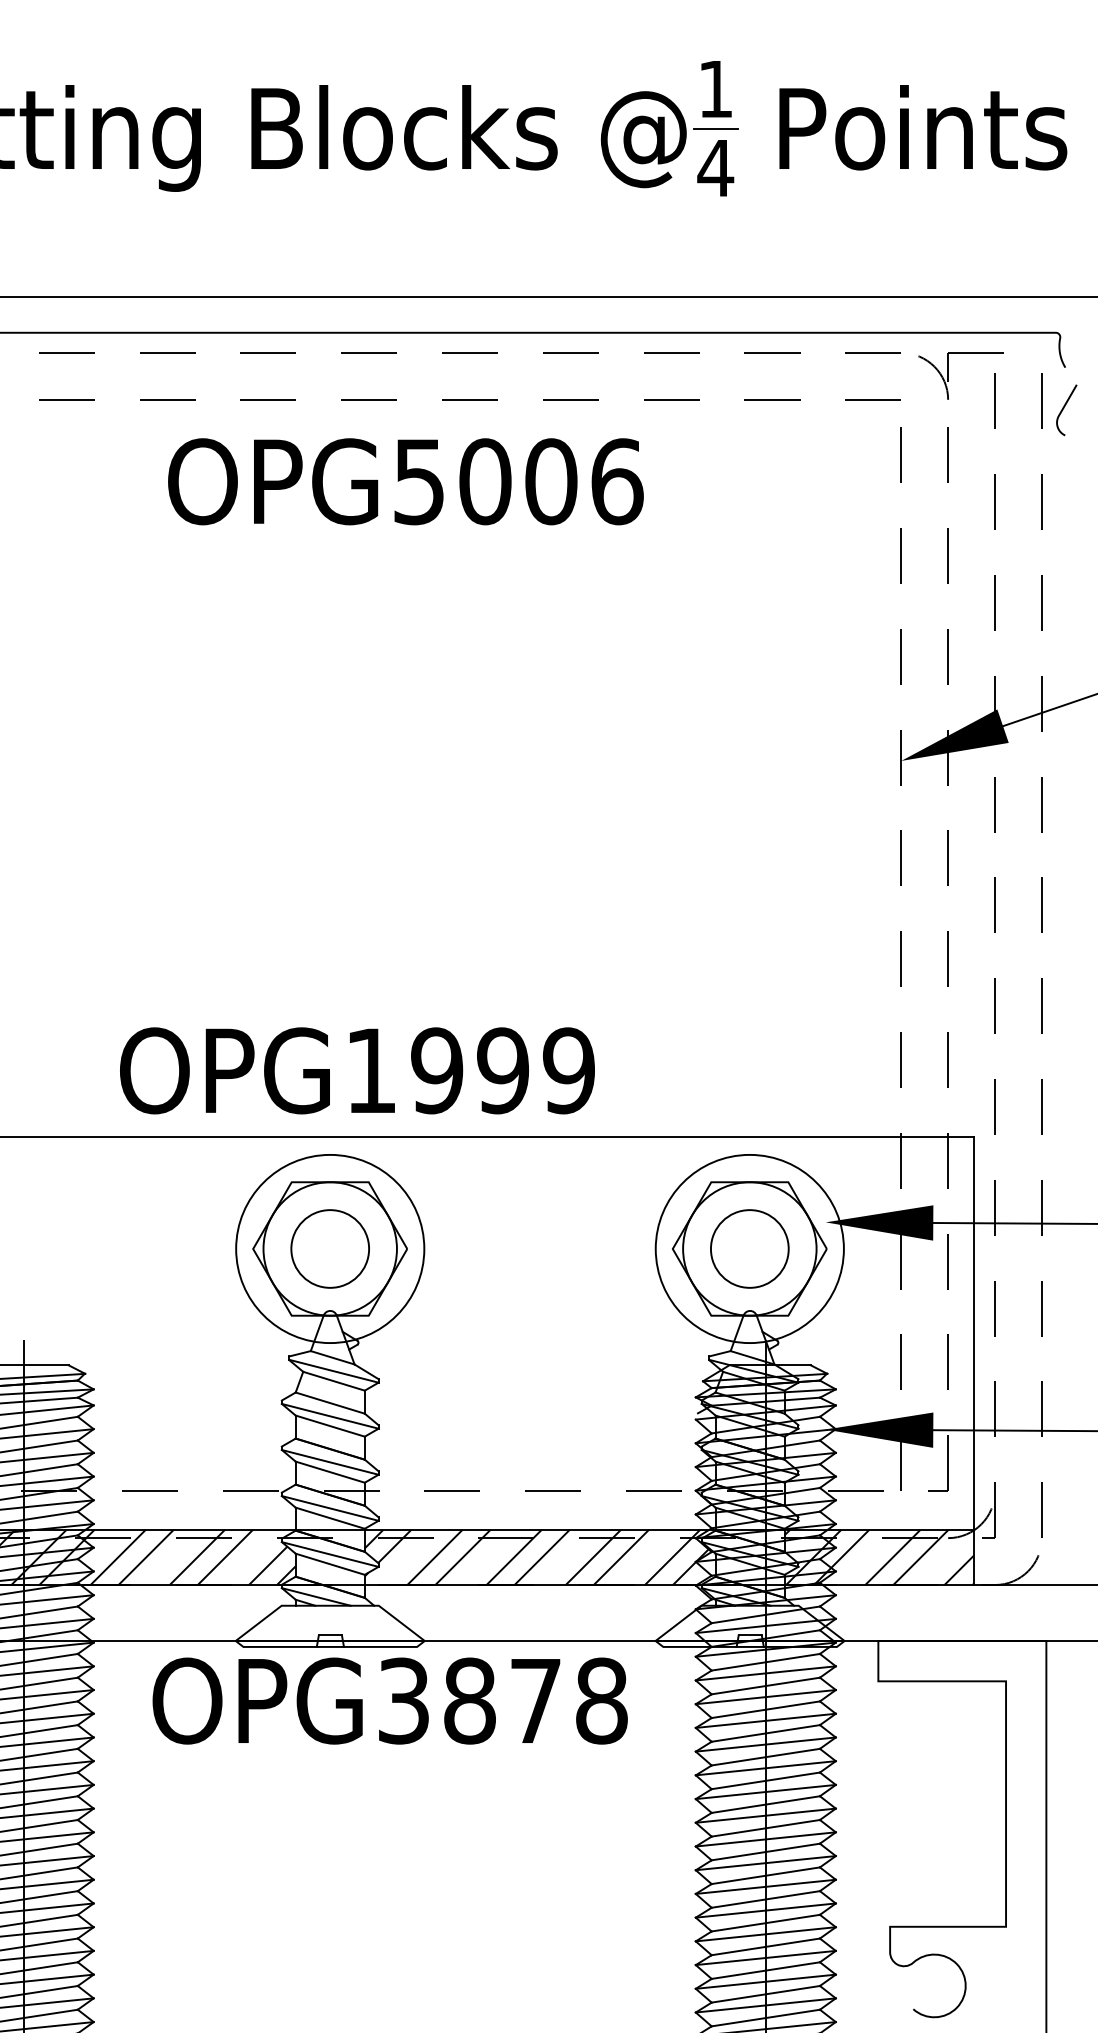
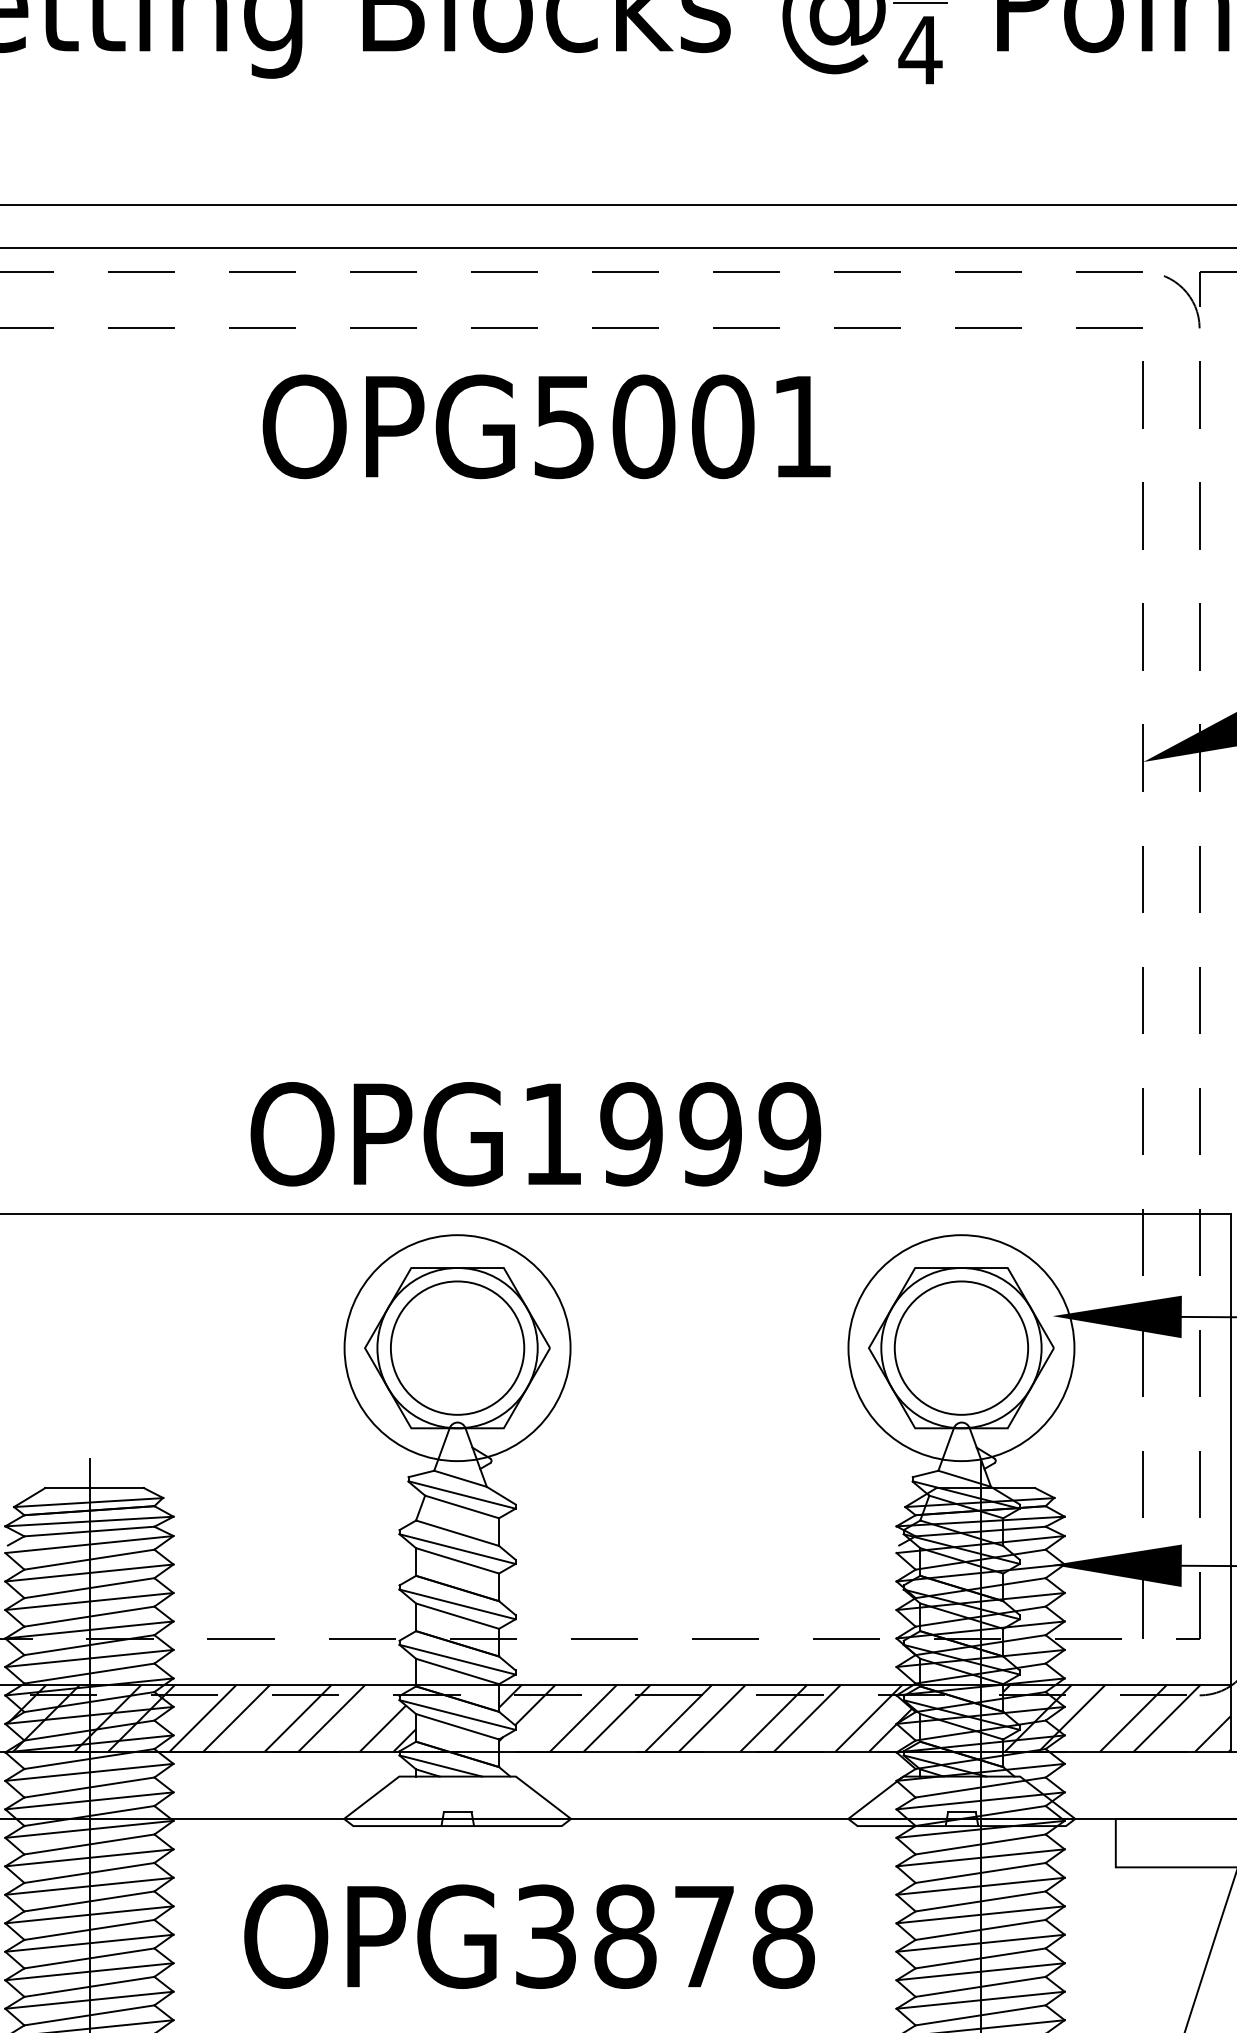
text: (617, 481) -> (802, 426), OPG5006 -> OPG5001
text: (357, 1070) -> (535, 1133), moved
circle: (329, 1248) -> (456, 1347), size x1.43
circle: (749, 1248) -> (961, 1347), size x1.43
text: (389, 1700) -> (528, 1936), moved

